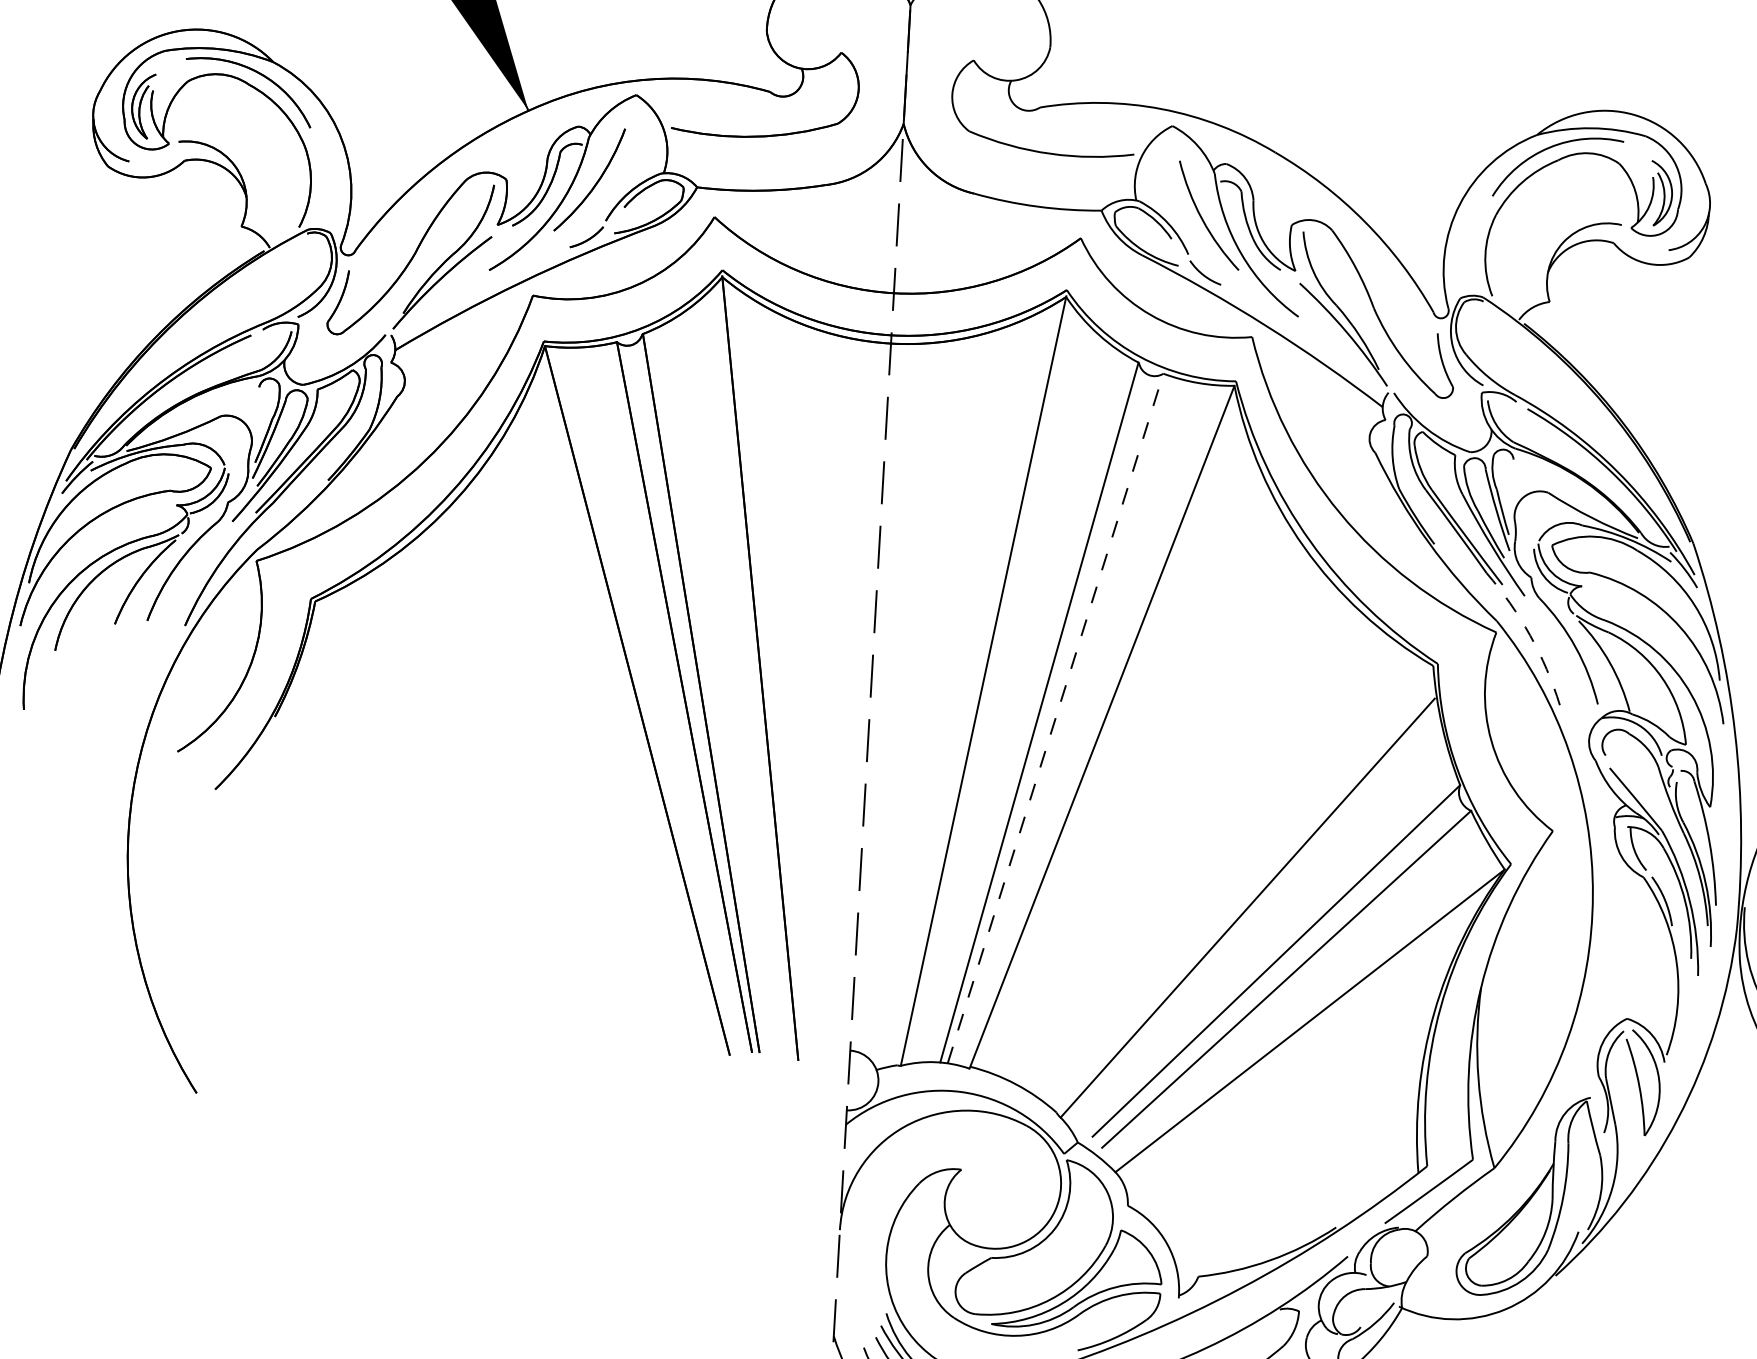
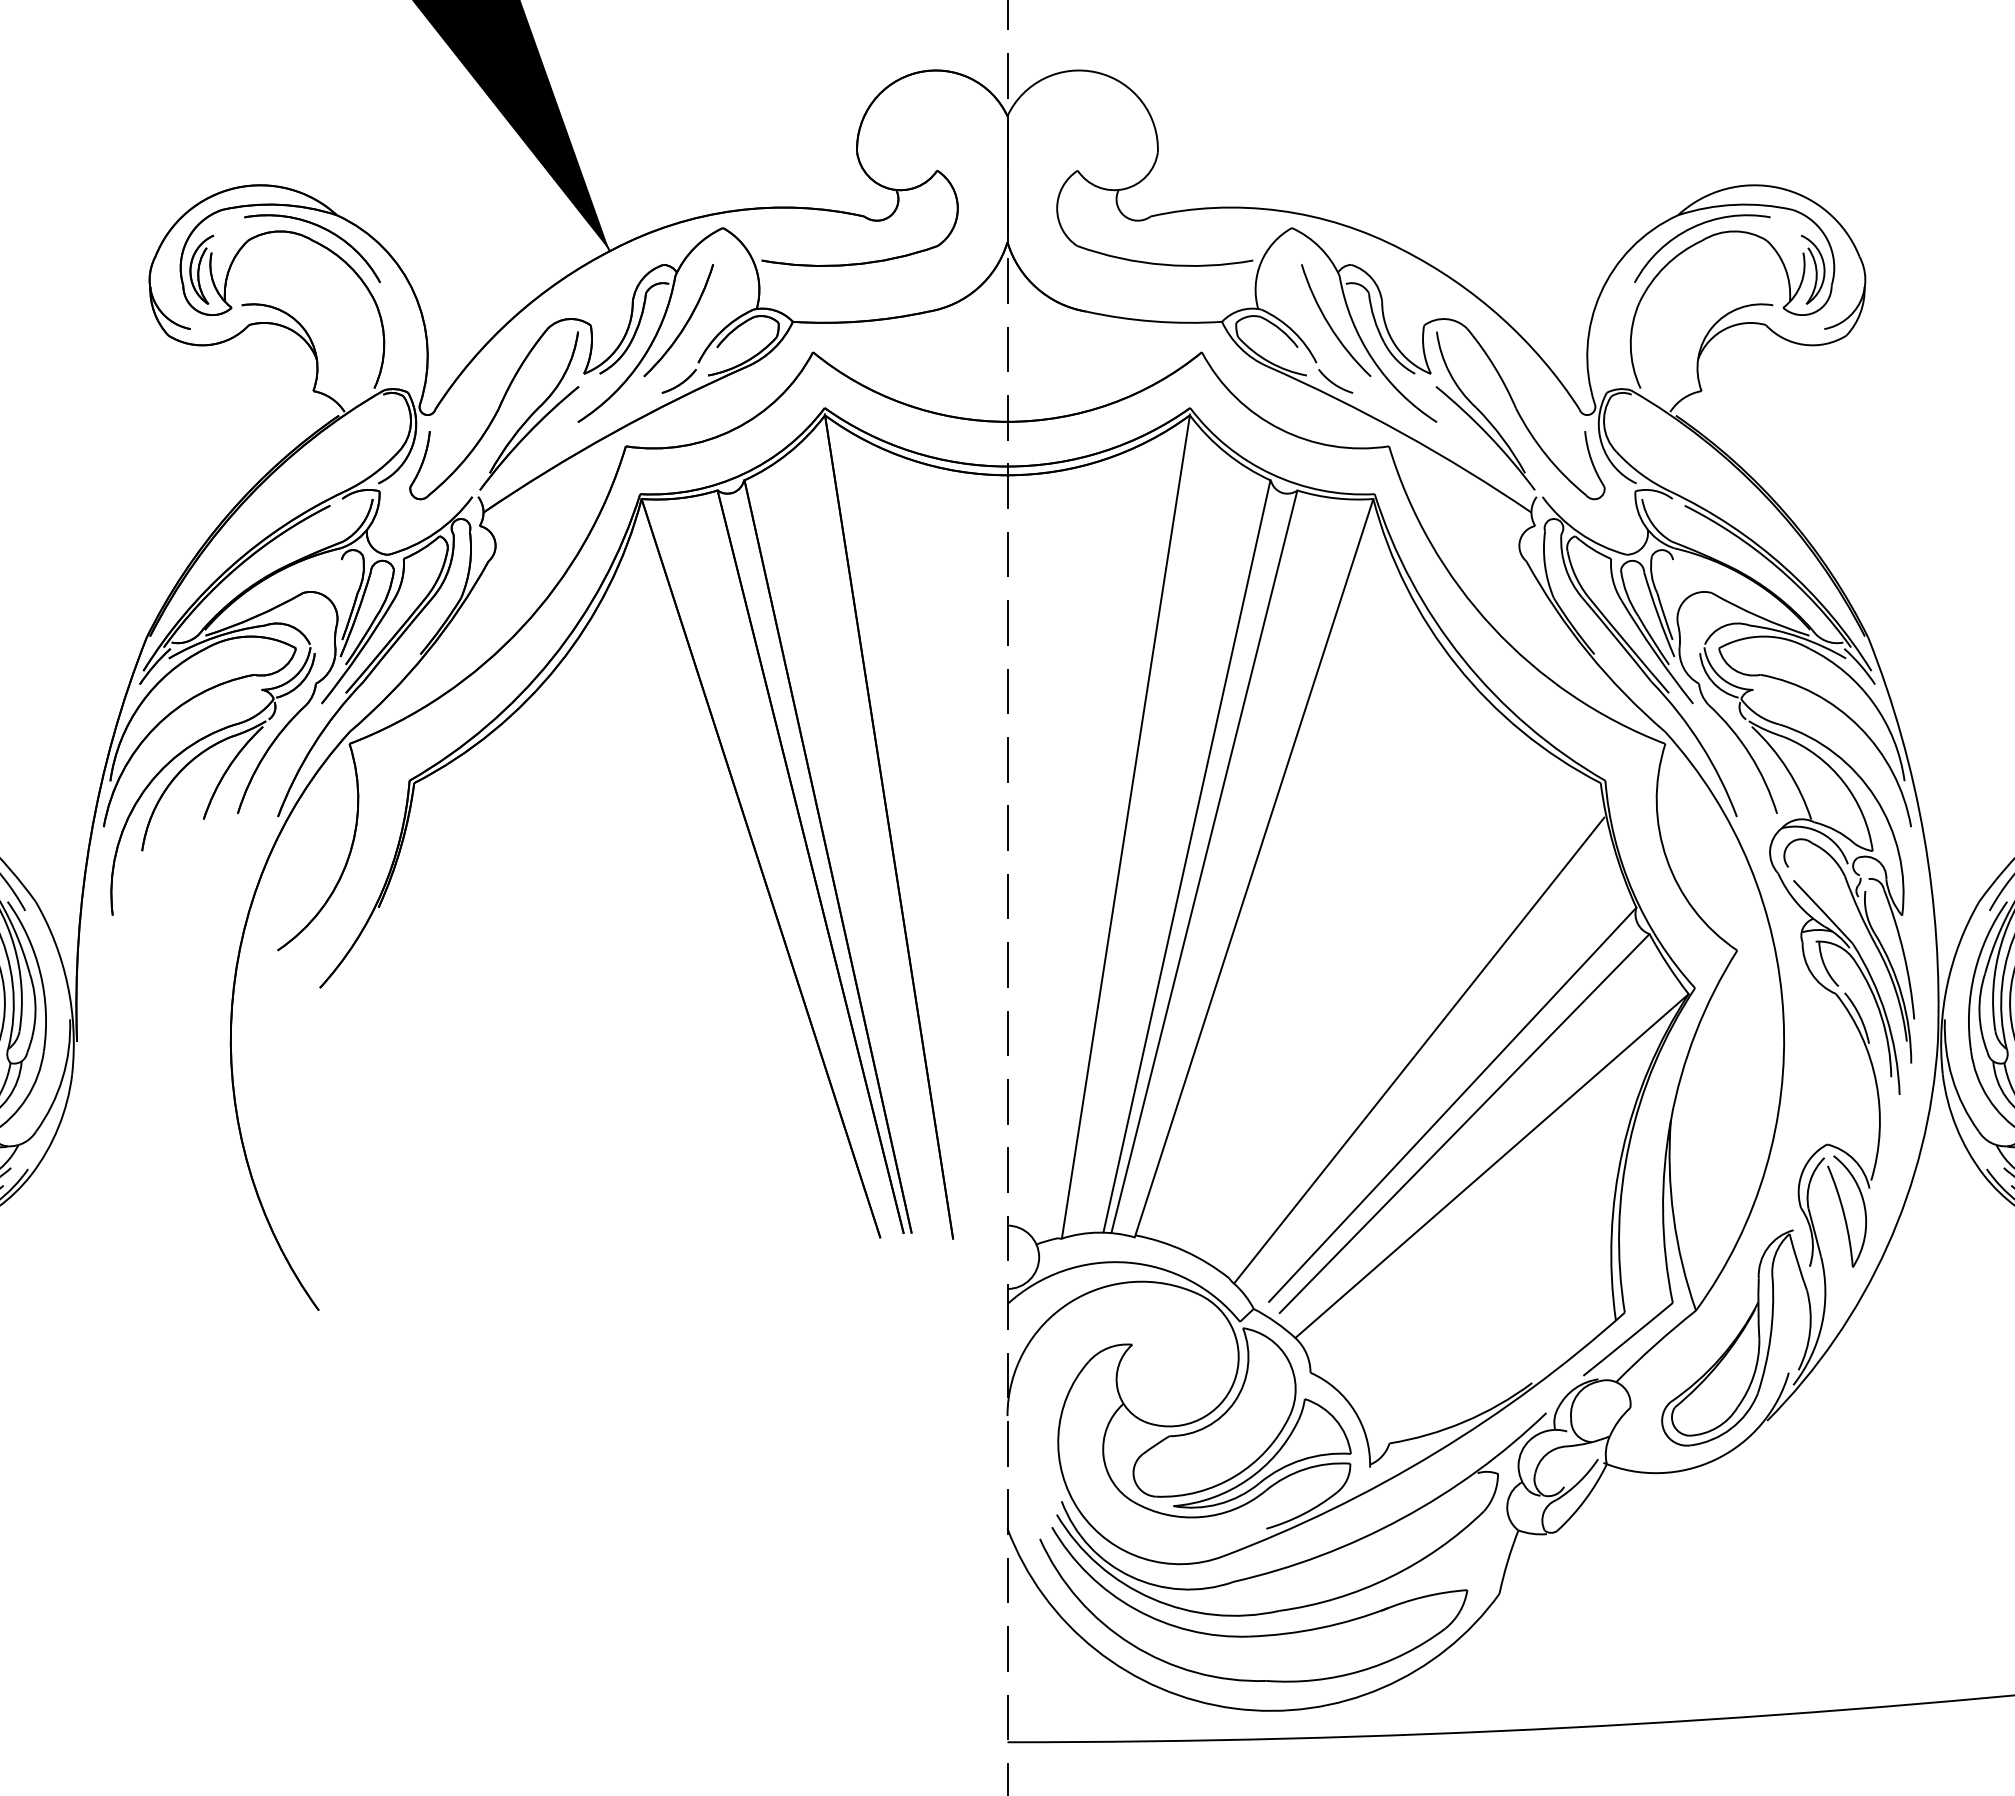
arc: (1530, 635) -> (1701, 745), dashed -> solid
line: (1055, 718) -> (1204, 861), dashed -> solid

